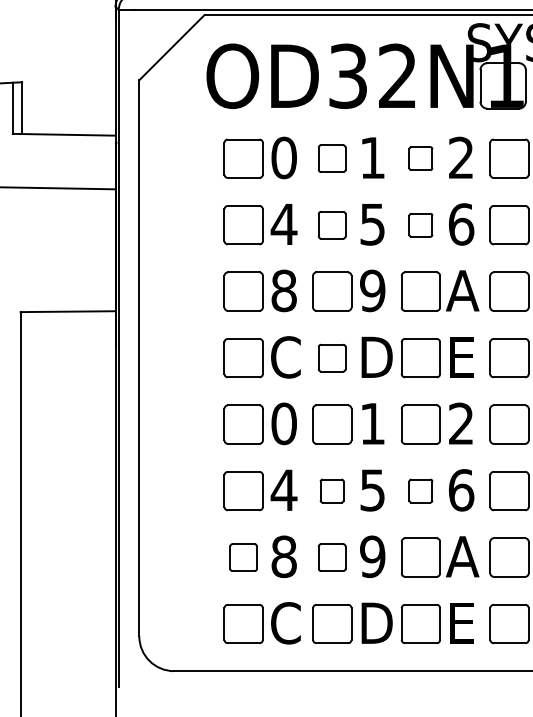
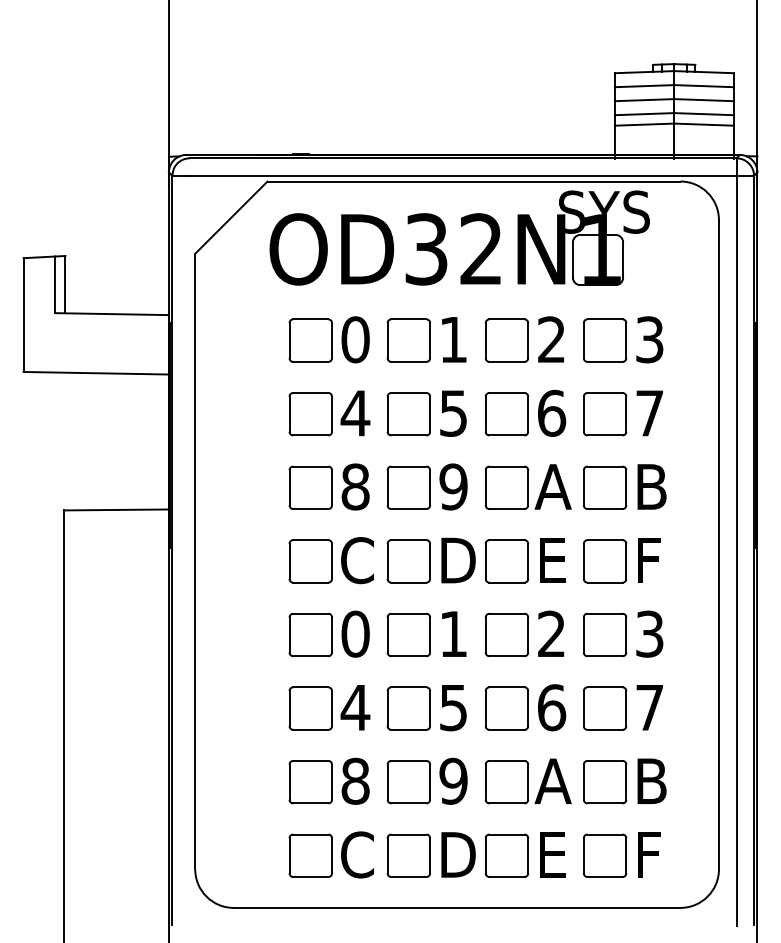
part: (331, 158) -> (408, 340), size x1.43
part: (420, 158) -> (506, 340), size x1.67
part: (331, 225) -> (408, 414), size x1.43
part: (420, 225) -> (506, 414), size x1.67
part: (331, 358) -> (408, 561), size x1.43
part: (331, 491) -> (408, 708), size x1.67
part: (420, 491) -> (506, 708), size x1.67
part: (243, 557) -> (310, 782), size x1.43
part: (331, 557) -> (408, 782), size x1.43

